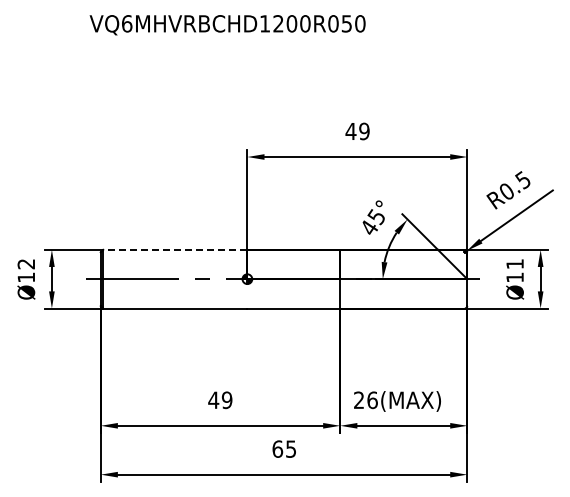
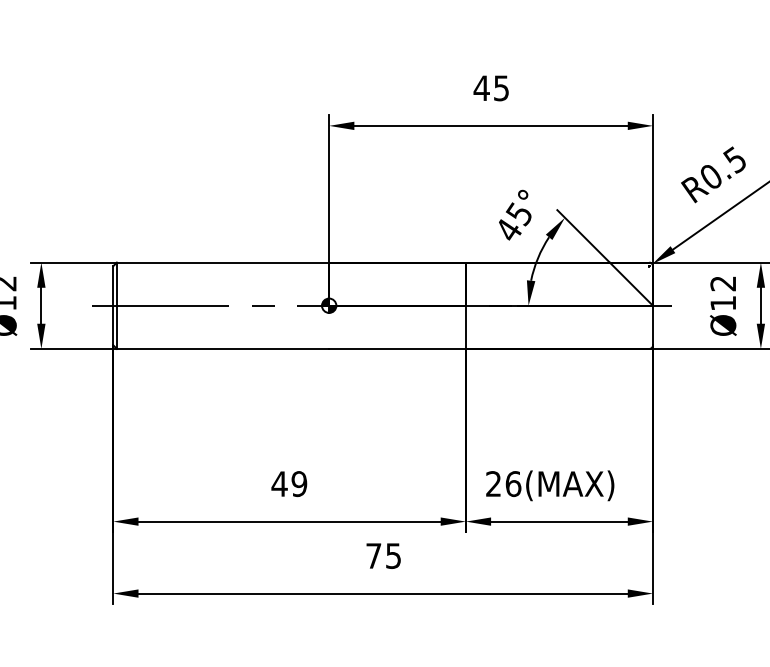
text: (364, 130) -> (501, 86), 49 -> 45
line: (174, 249) -> (221, 262), dashed -> solid
text: (514, 264) -> (722, 284), Ø11 -> Ø12
text: (277, 448) -> (373, 555), 65 -> 75

